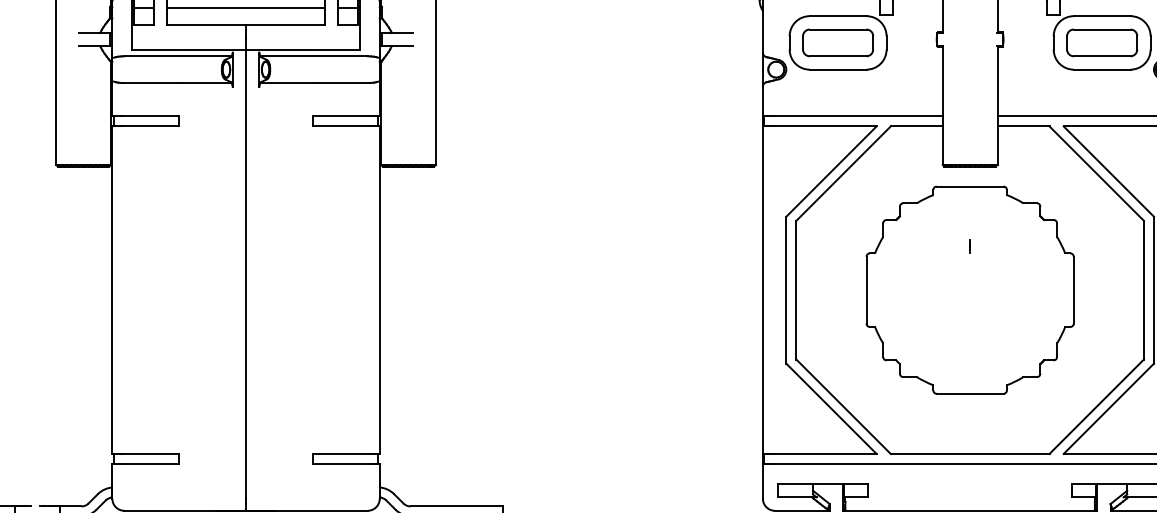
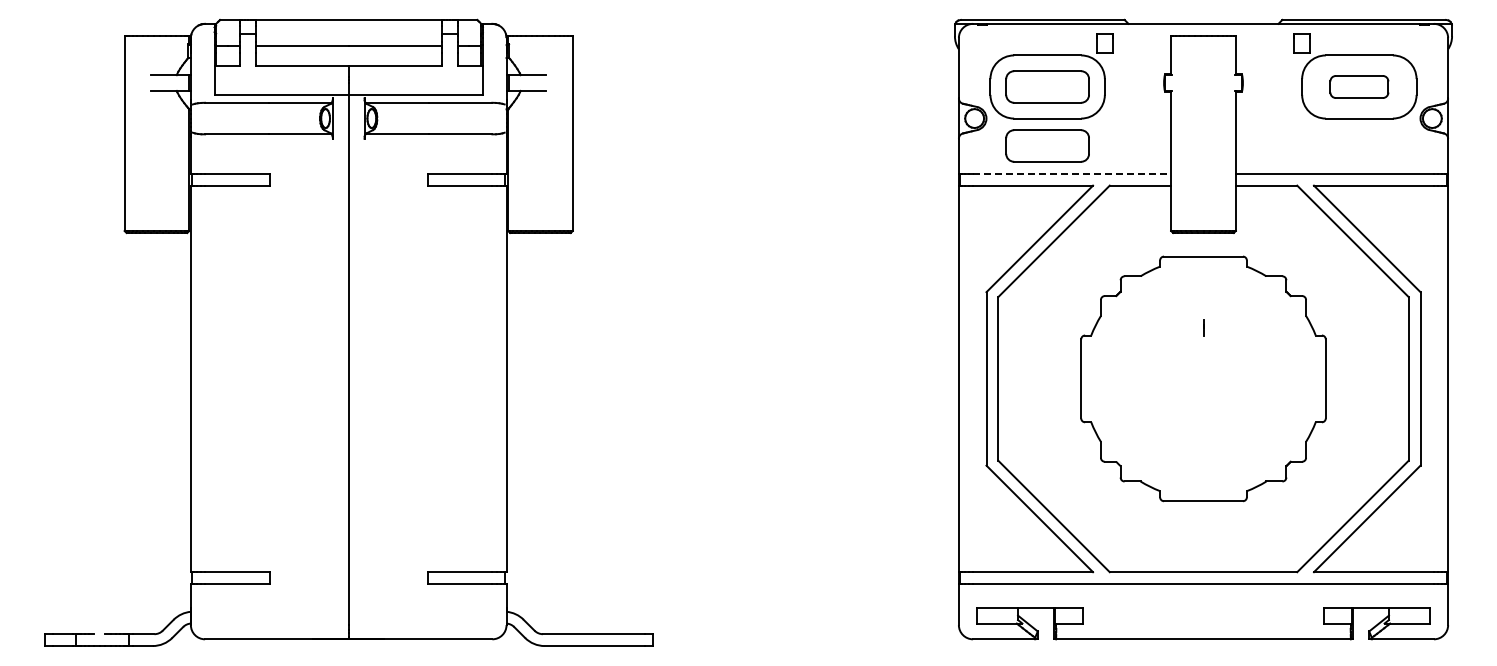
part: (1102, 42) -> (1359, 86), size x0.7
part: (837, 92) -> (1047, 145), added
line: (859, 116) -> (1072, 173), solid -> dashed

